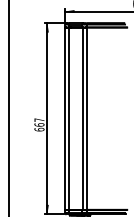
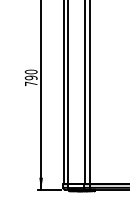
text: (39, 124) -> (31, 77), 667 -> 790

